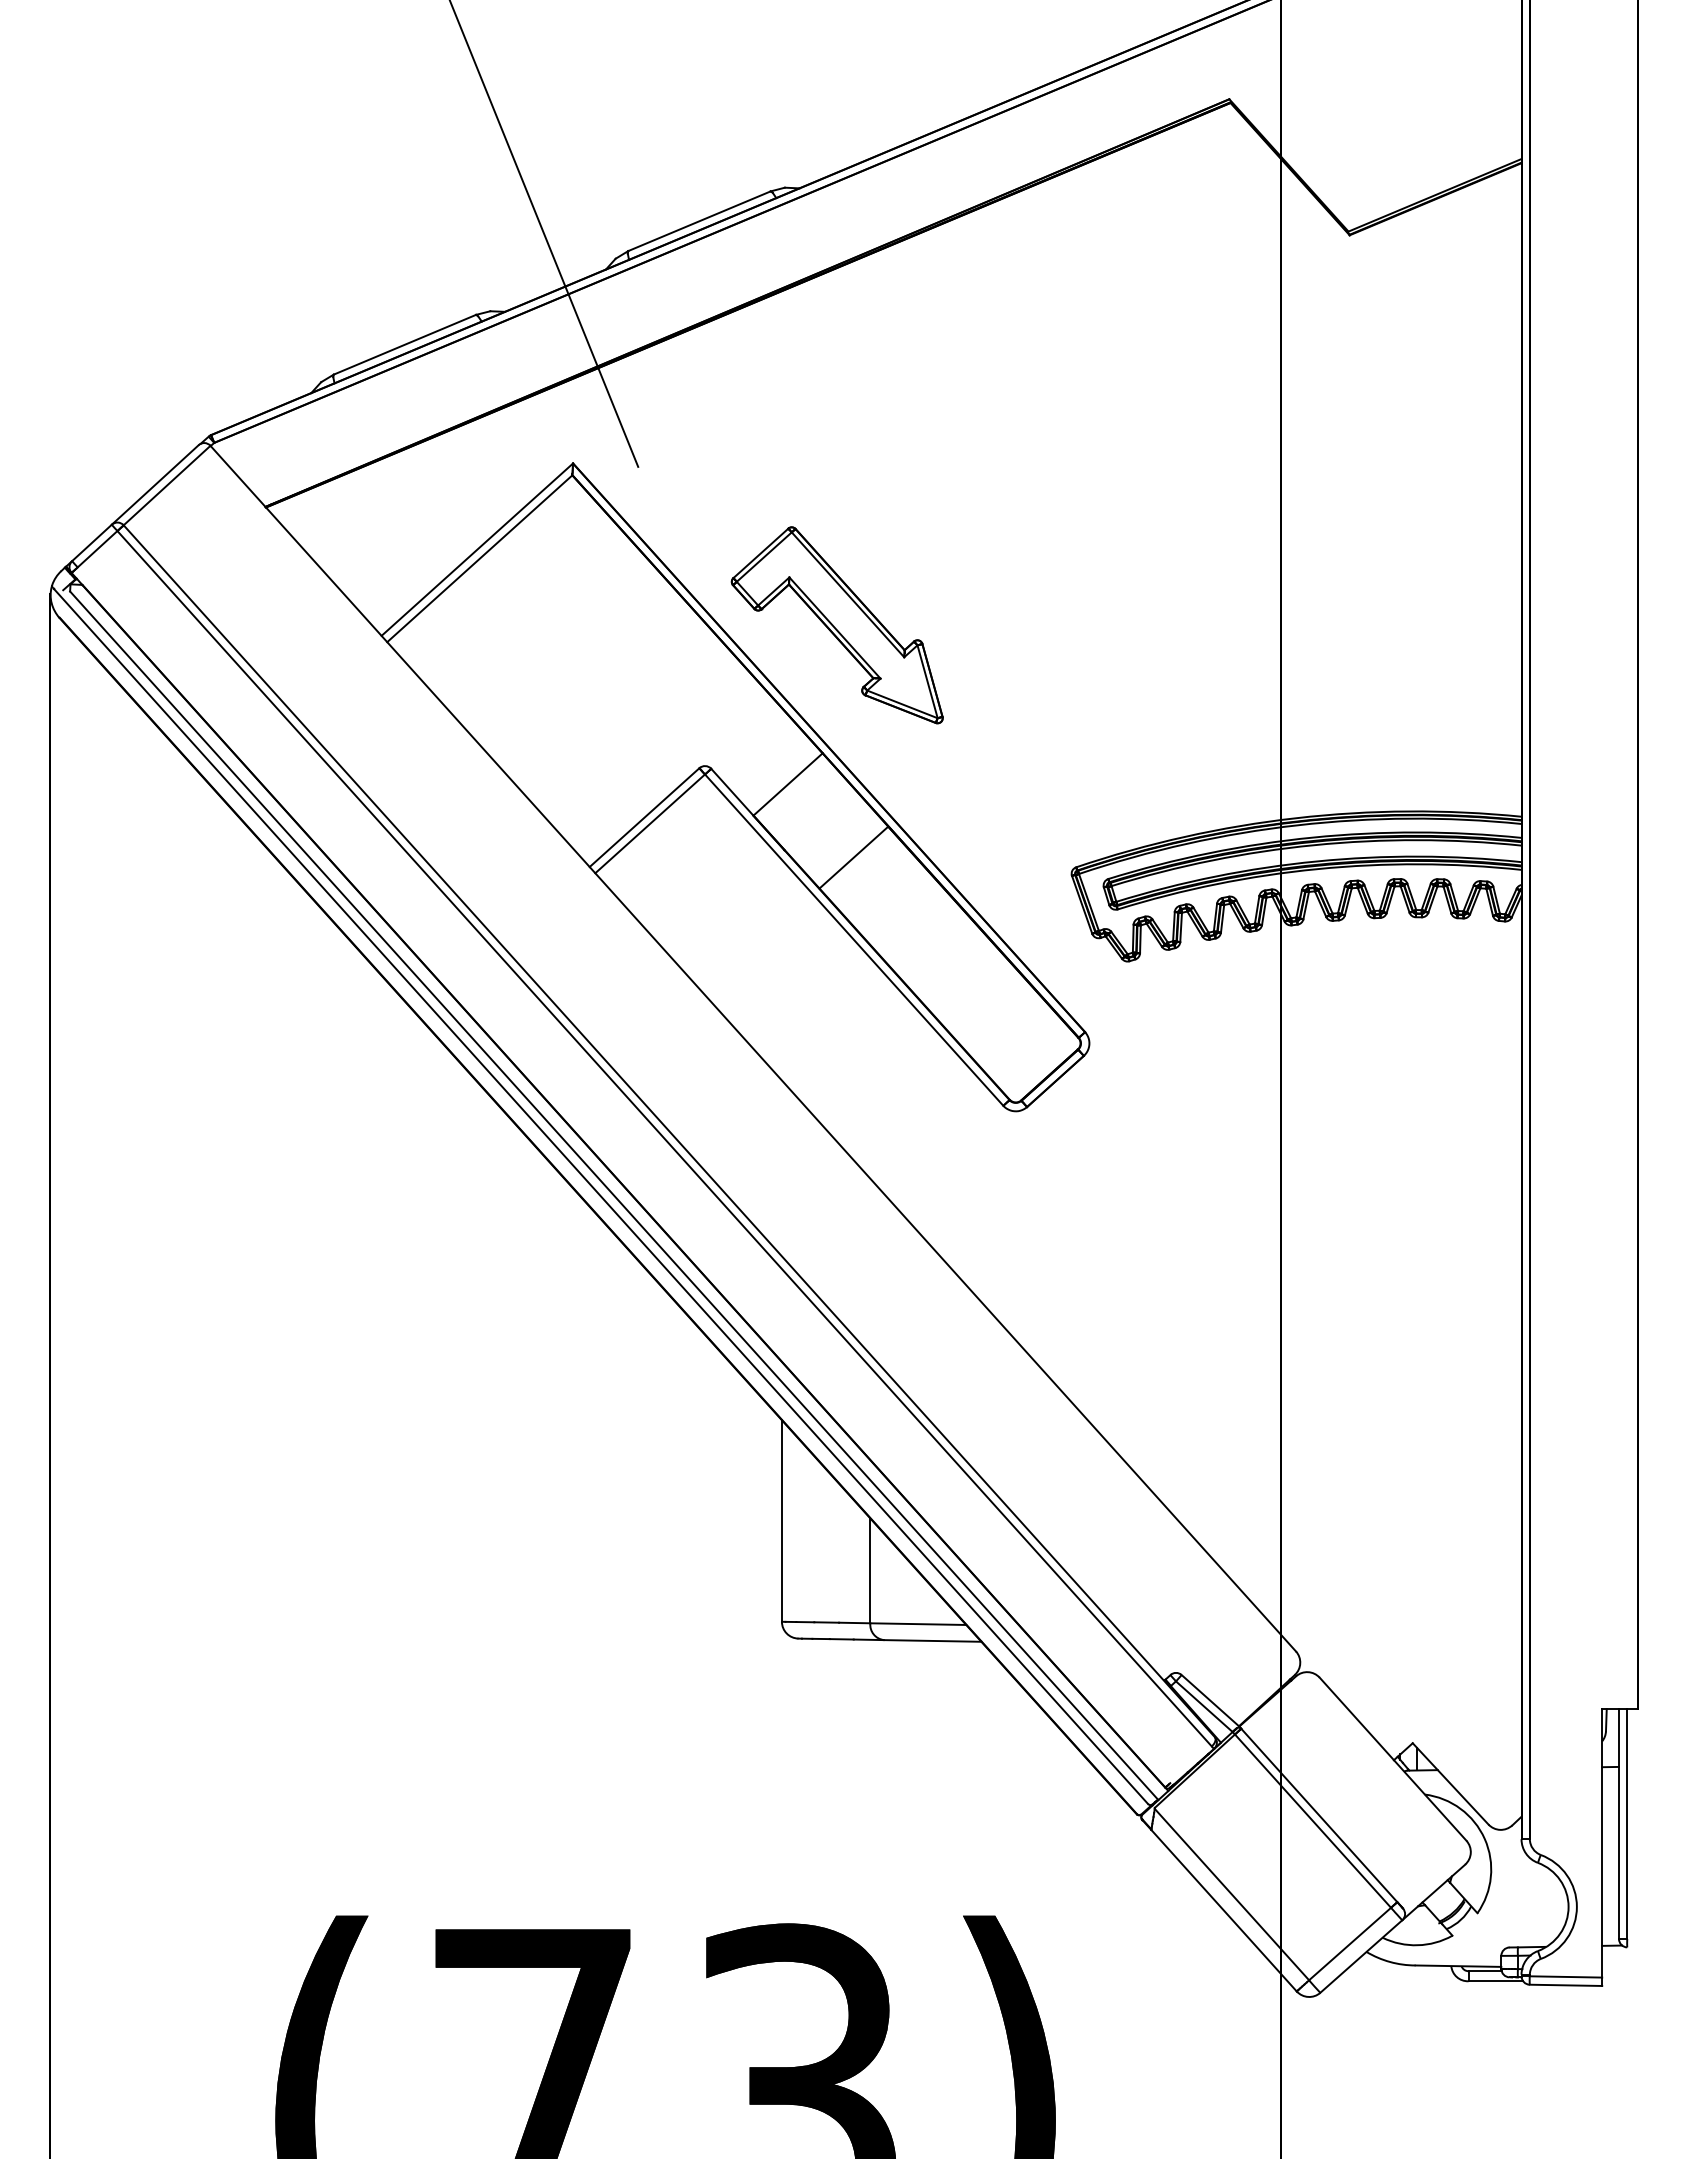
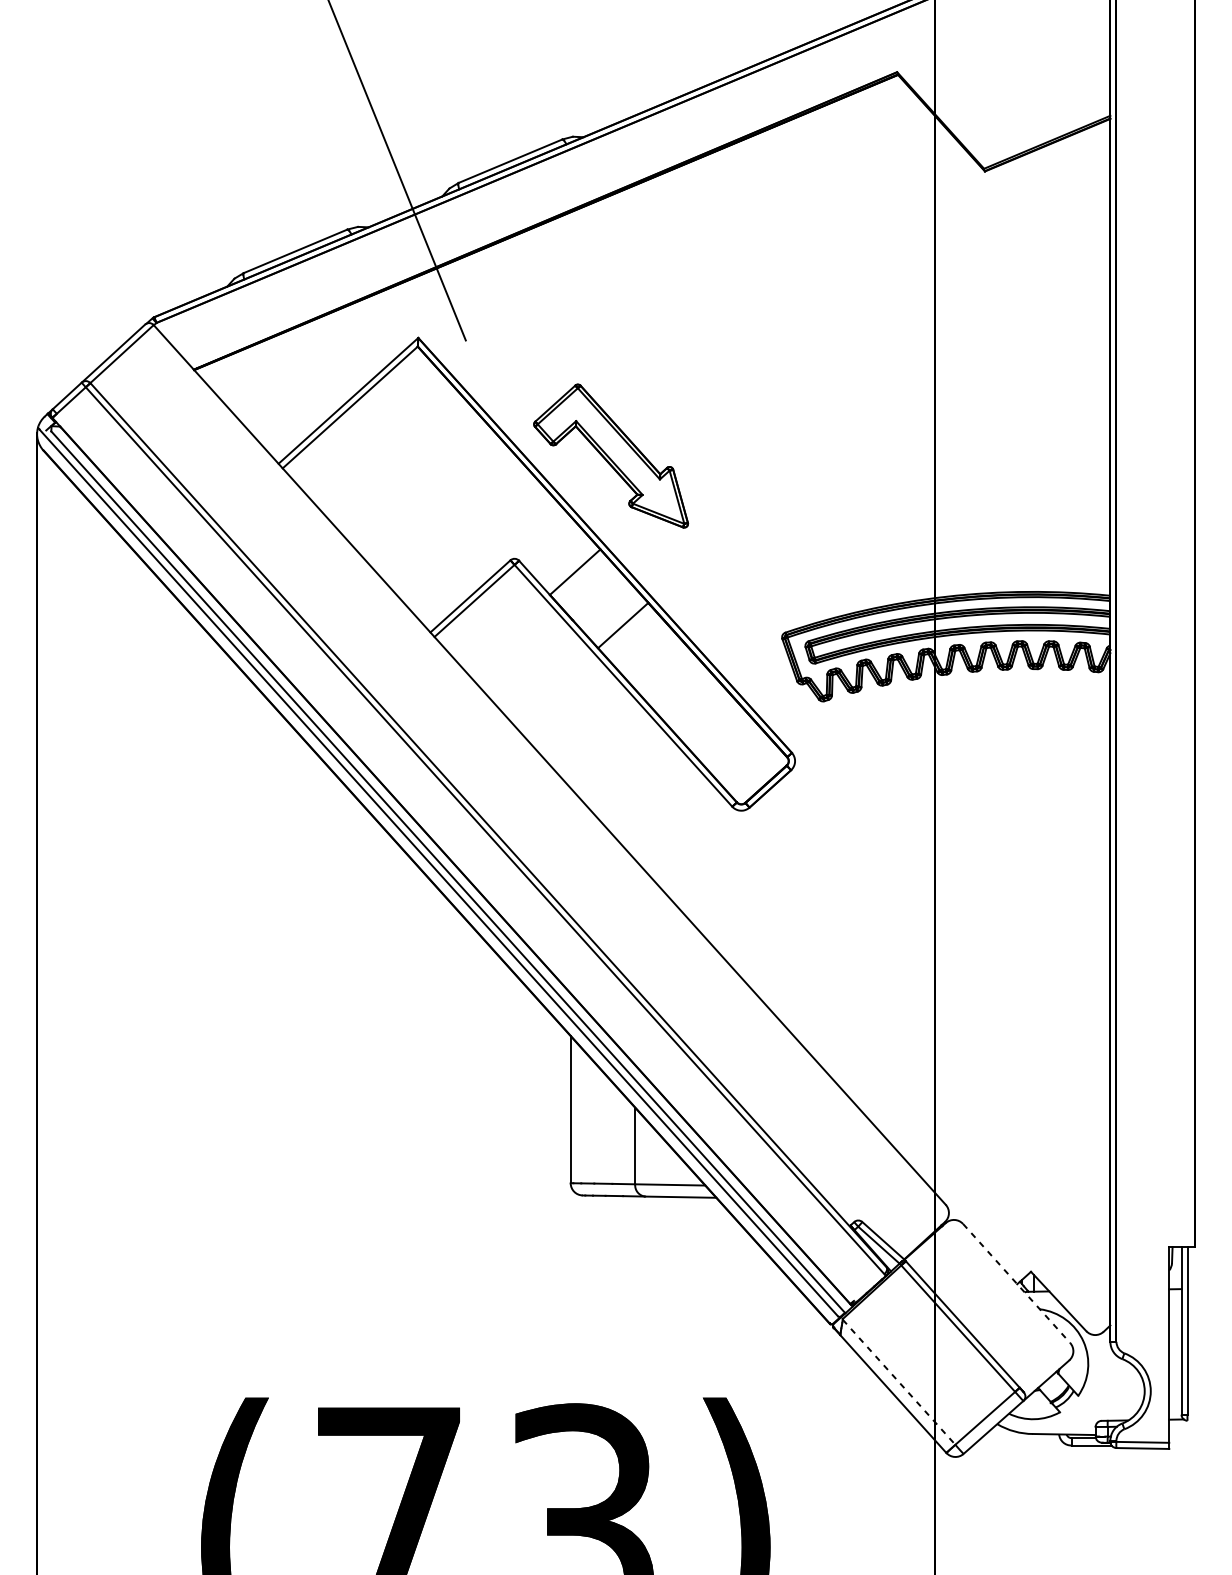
line: (1393, 1759) -> (1016, 1283), solid -> dashed
line: (1232, 1894) -> (899, 1382), solid -> dashed

